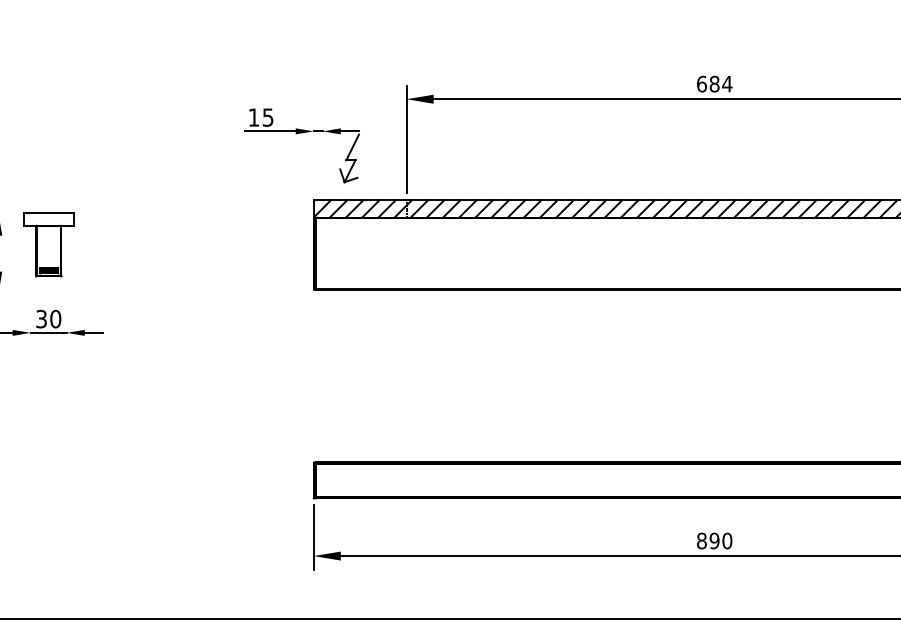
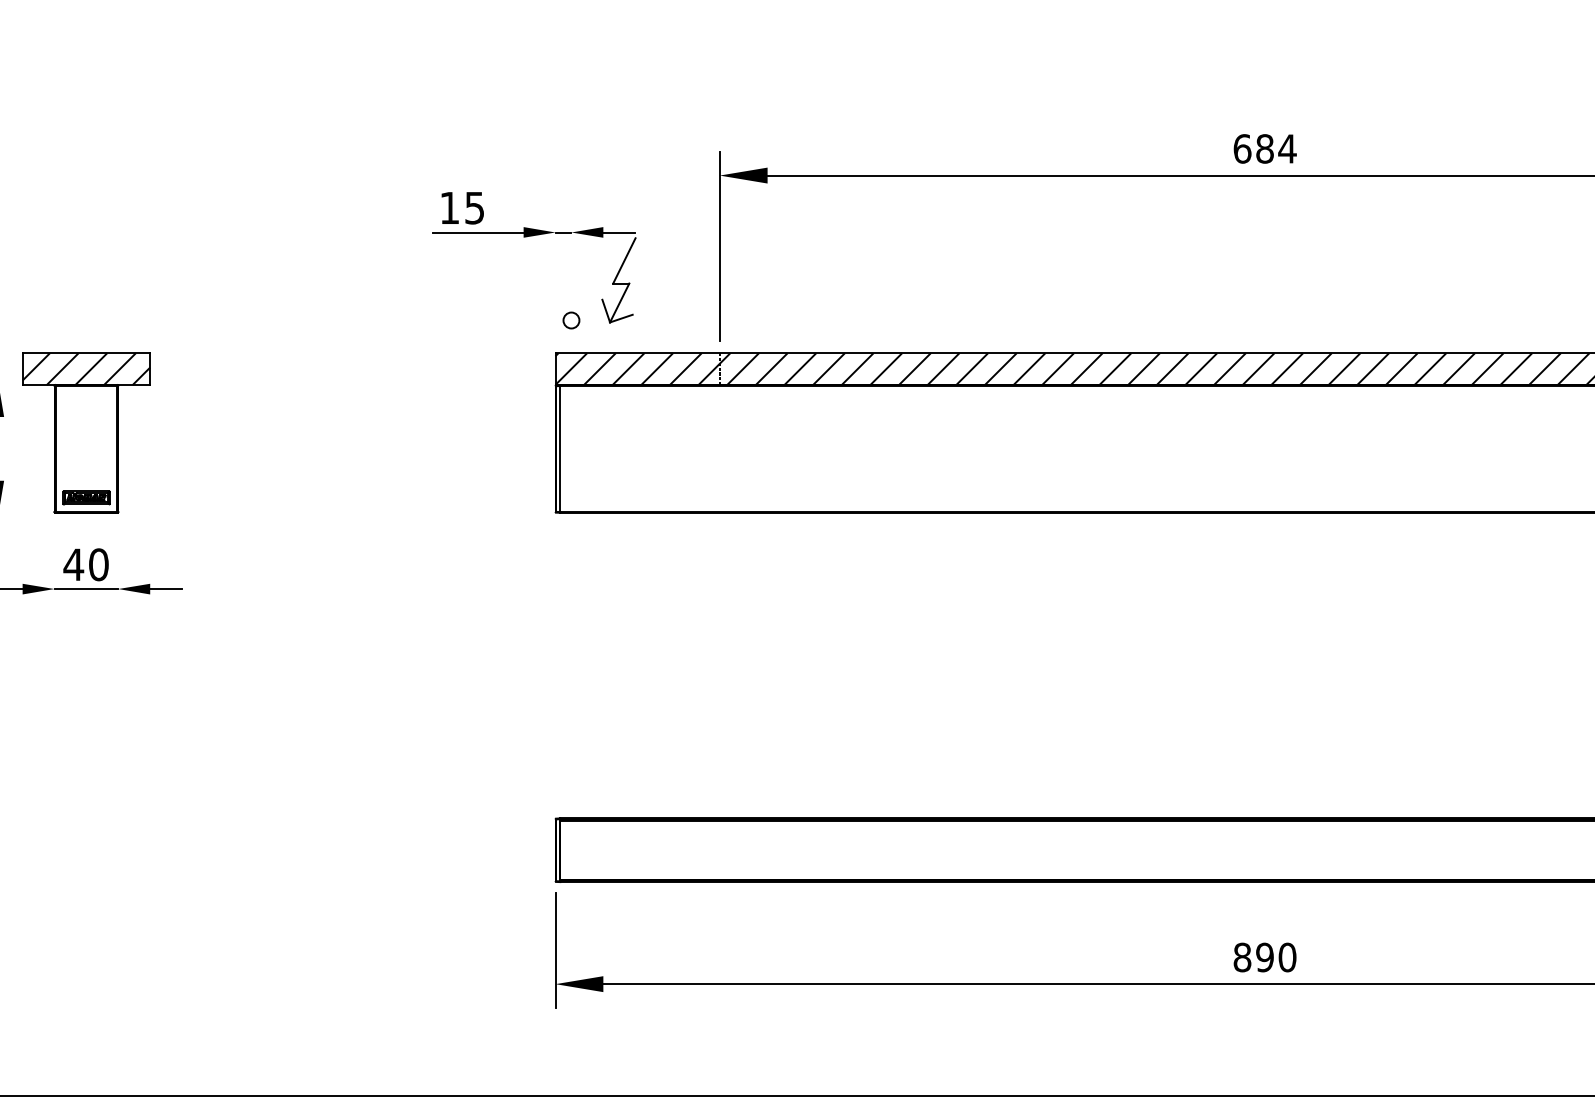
circle: (322, 180) -> (570, 319), added
part: (48, 244) -> (86, 432), size x1.43
text: (41, 318) -> (73, 563), 30 -> 40

